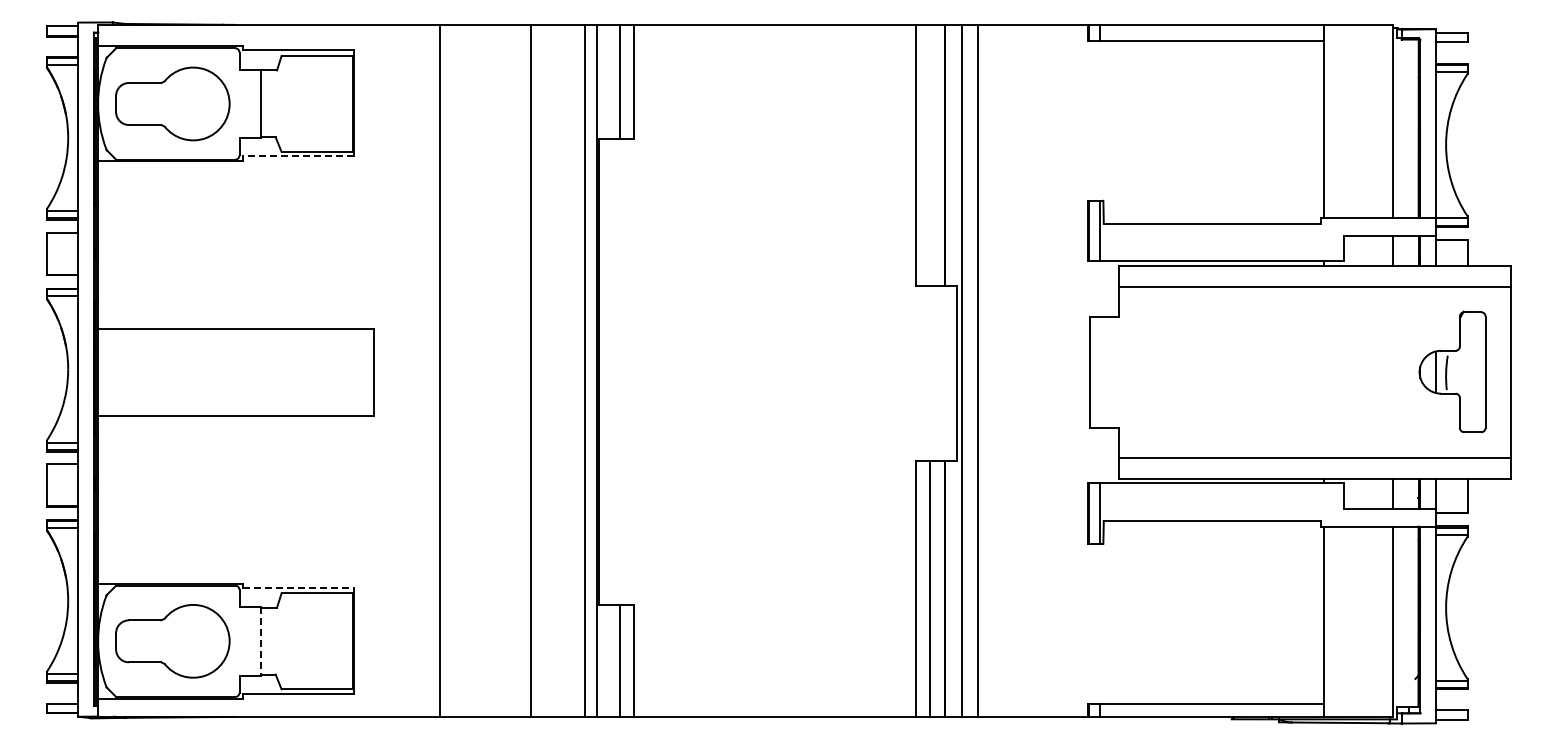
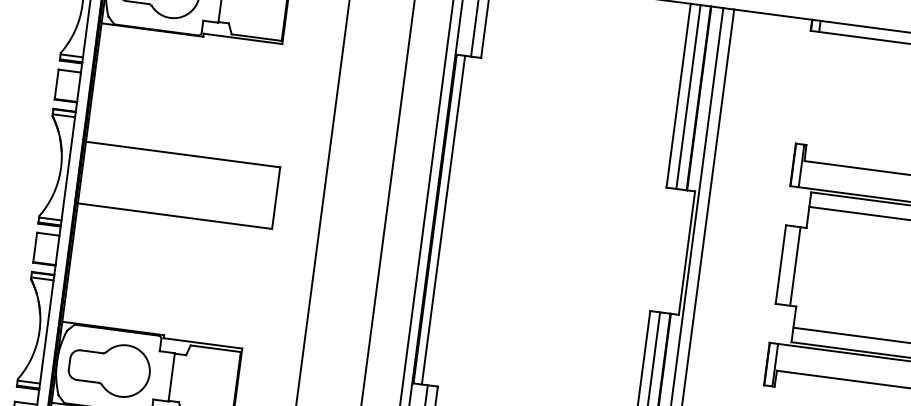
line: (930, 155) -> (688, 97), added
line: (298, 156) -> (243, 39), dashed -> solid
line: (1110, 371) -> (795, 266), added
line: (611, 372) -> (443, 220), added
line: (298, 588) -> (203, 343), dashed -> solid
line: (260, 641) -> (171, 377), dashed -> solid

